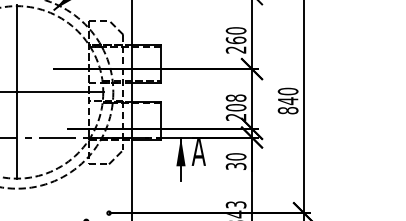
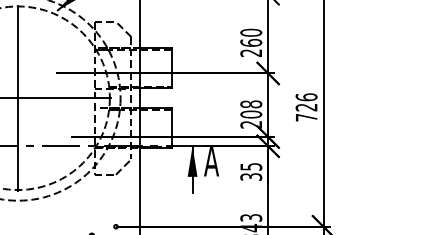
text: (287, 100) -> (305, 106), 840 -> 726
text: (235, 156) -> (250, 166), 30 -> 35

